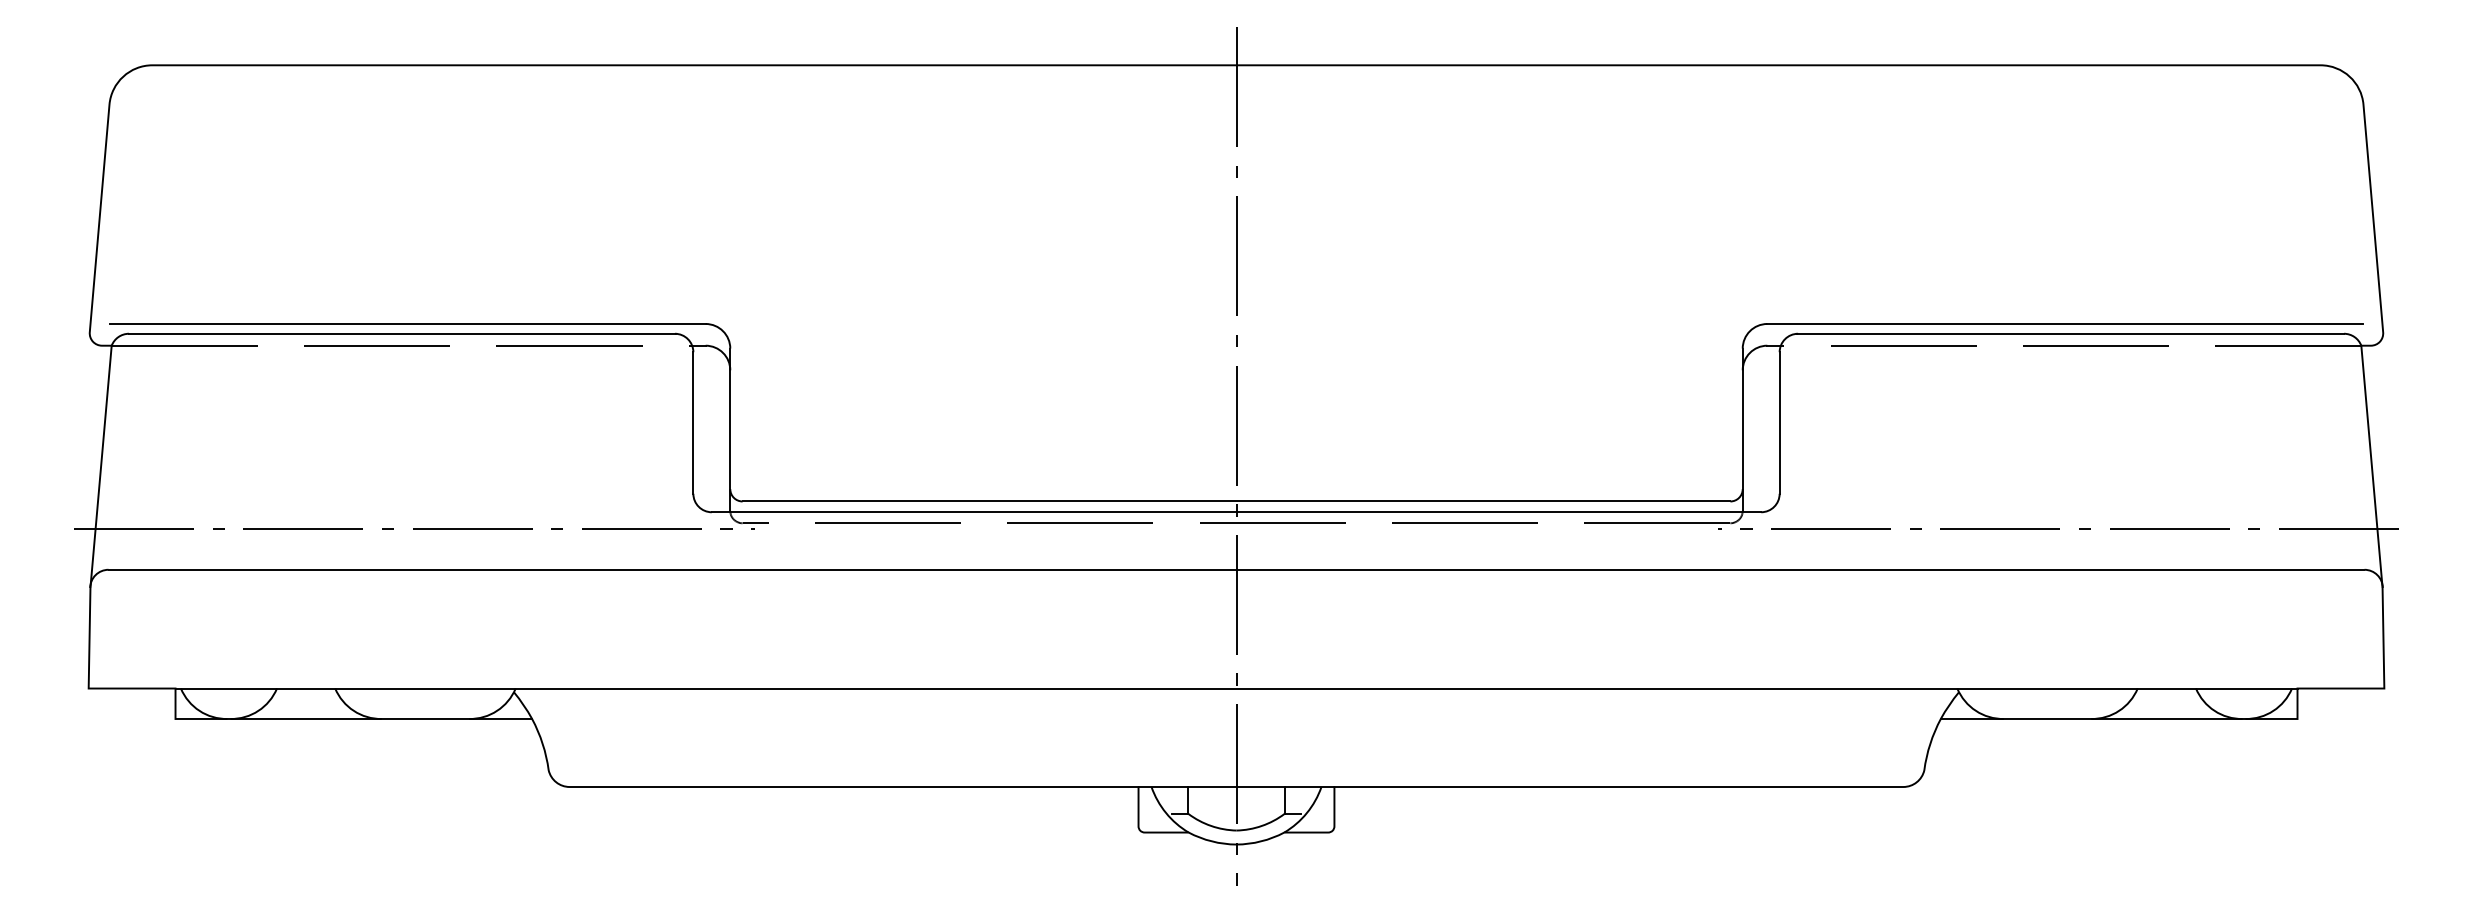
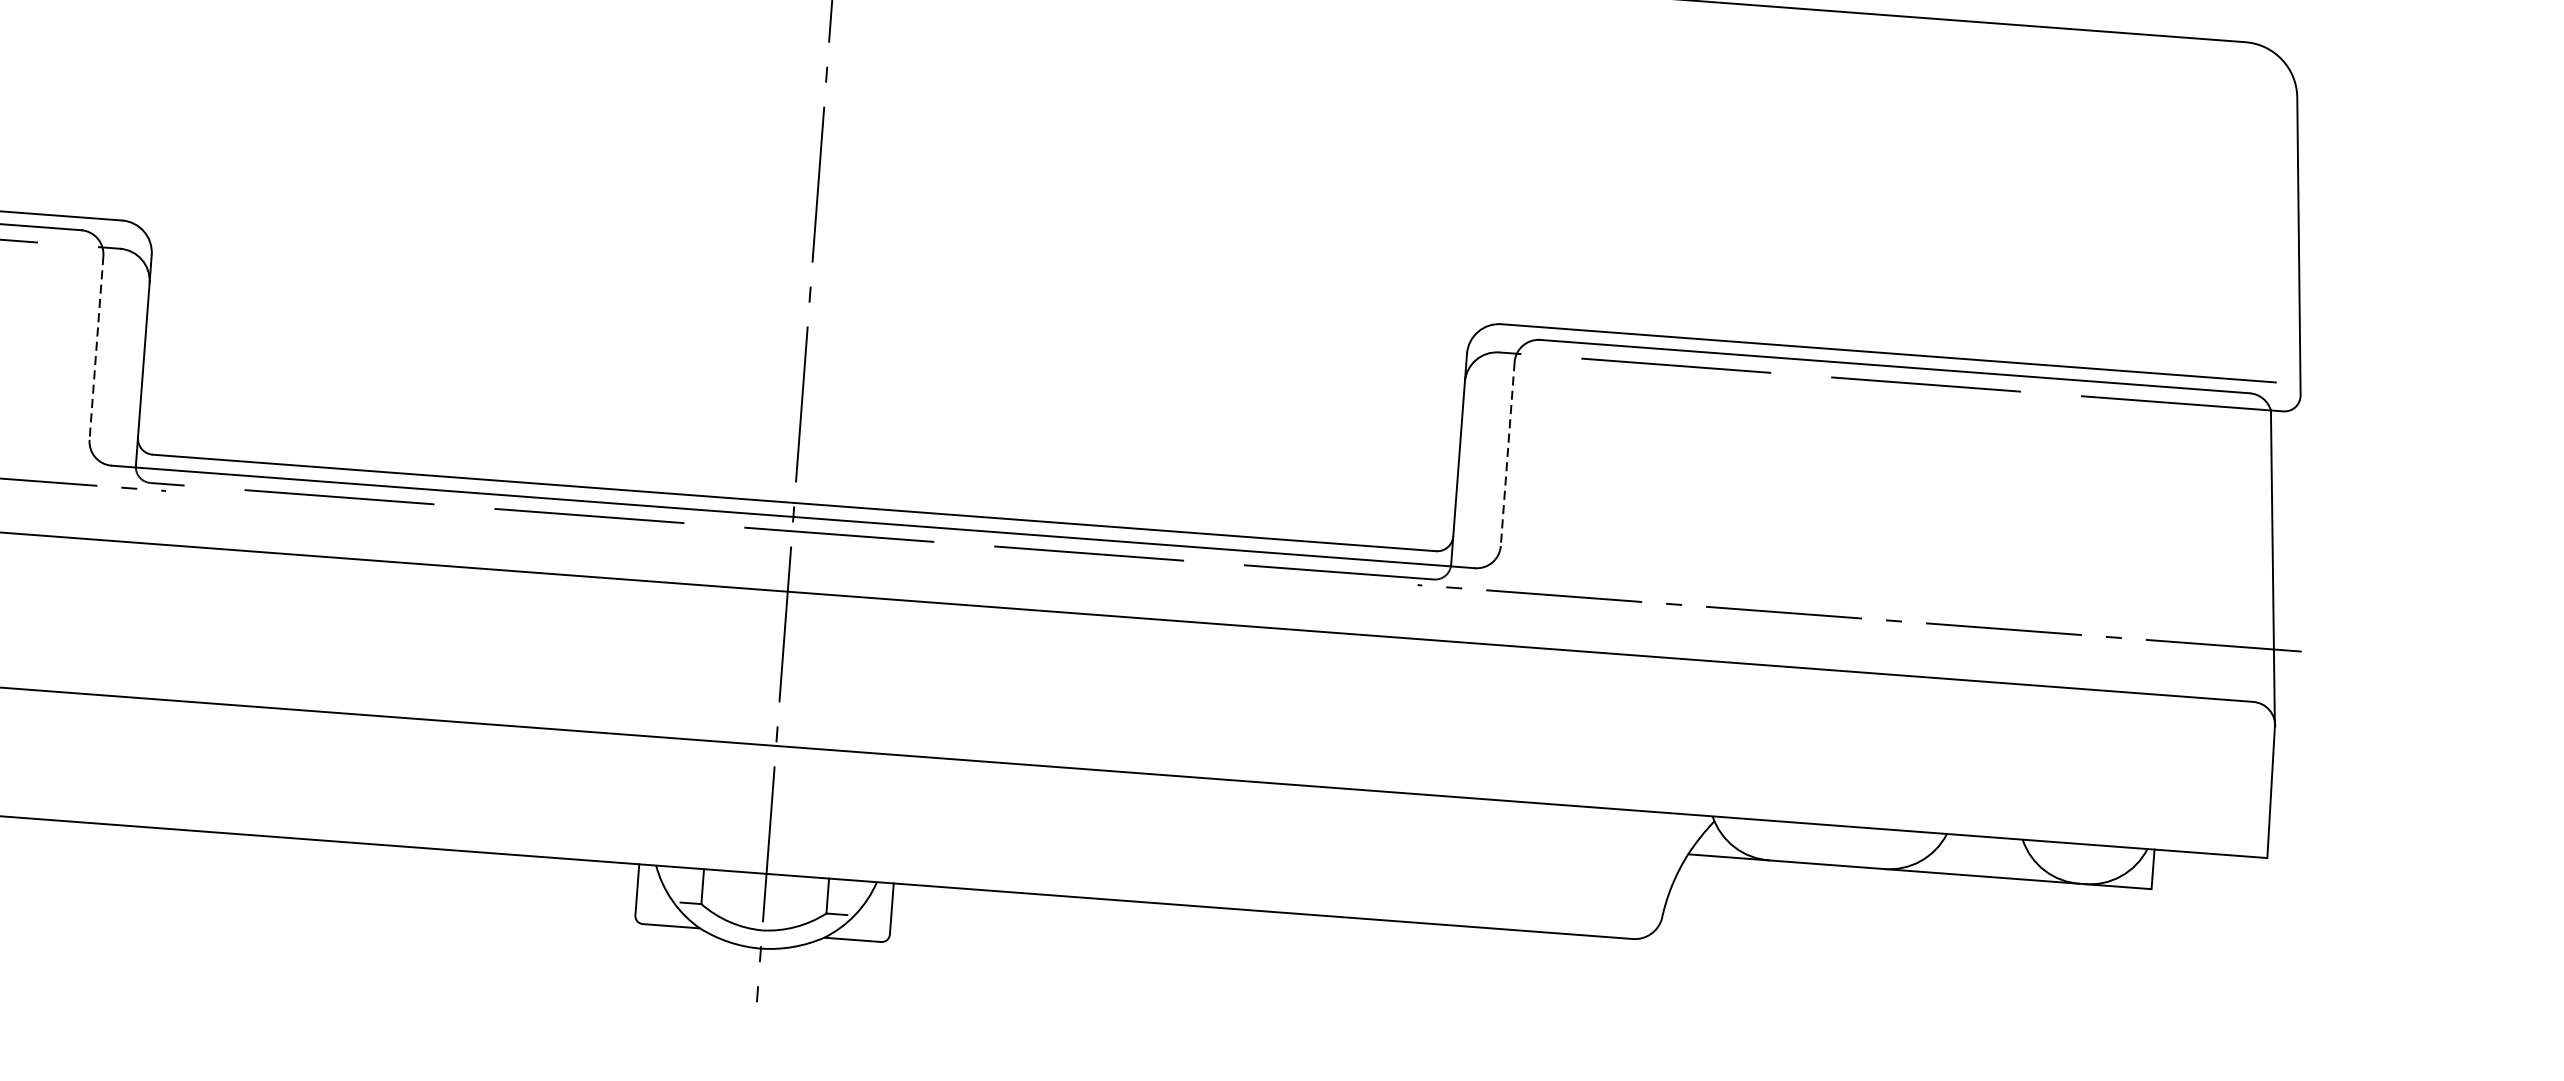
line: (693, 423) -> (96, 348), solid -> dashed
line: (1779, 423) -> (1507, 454), solid -> dashed

